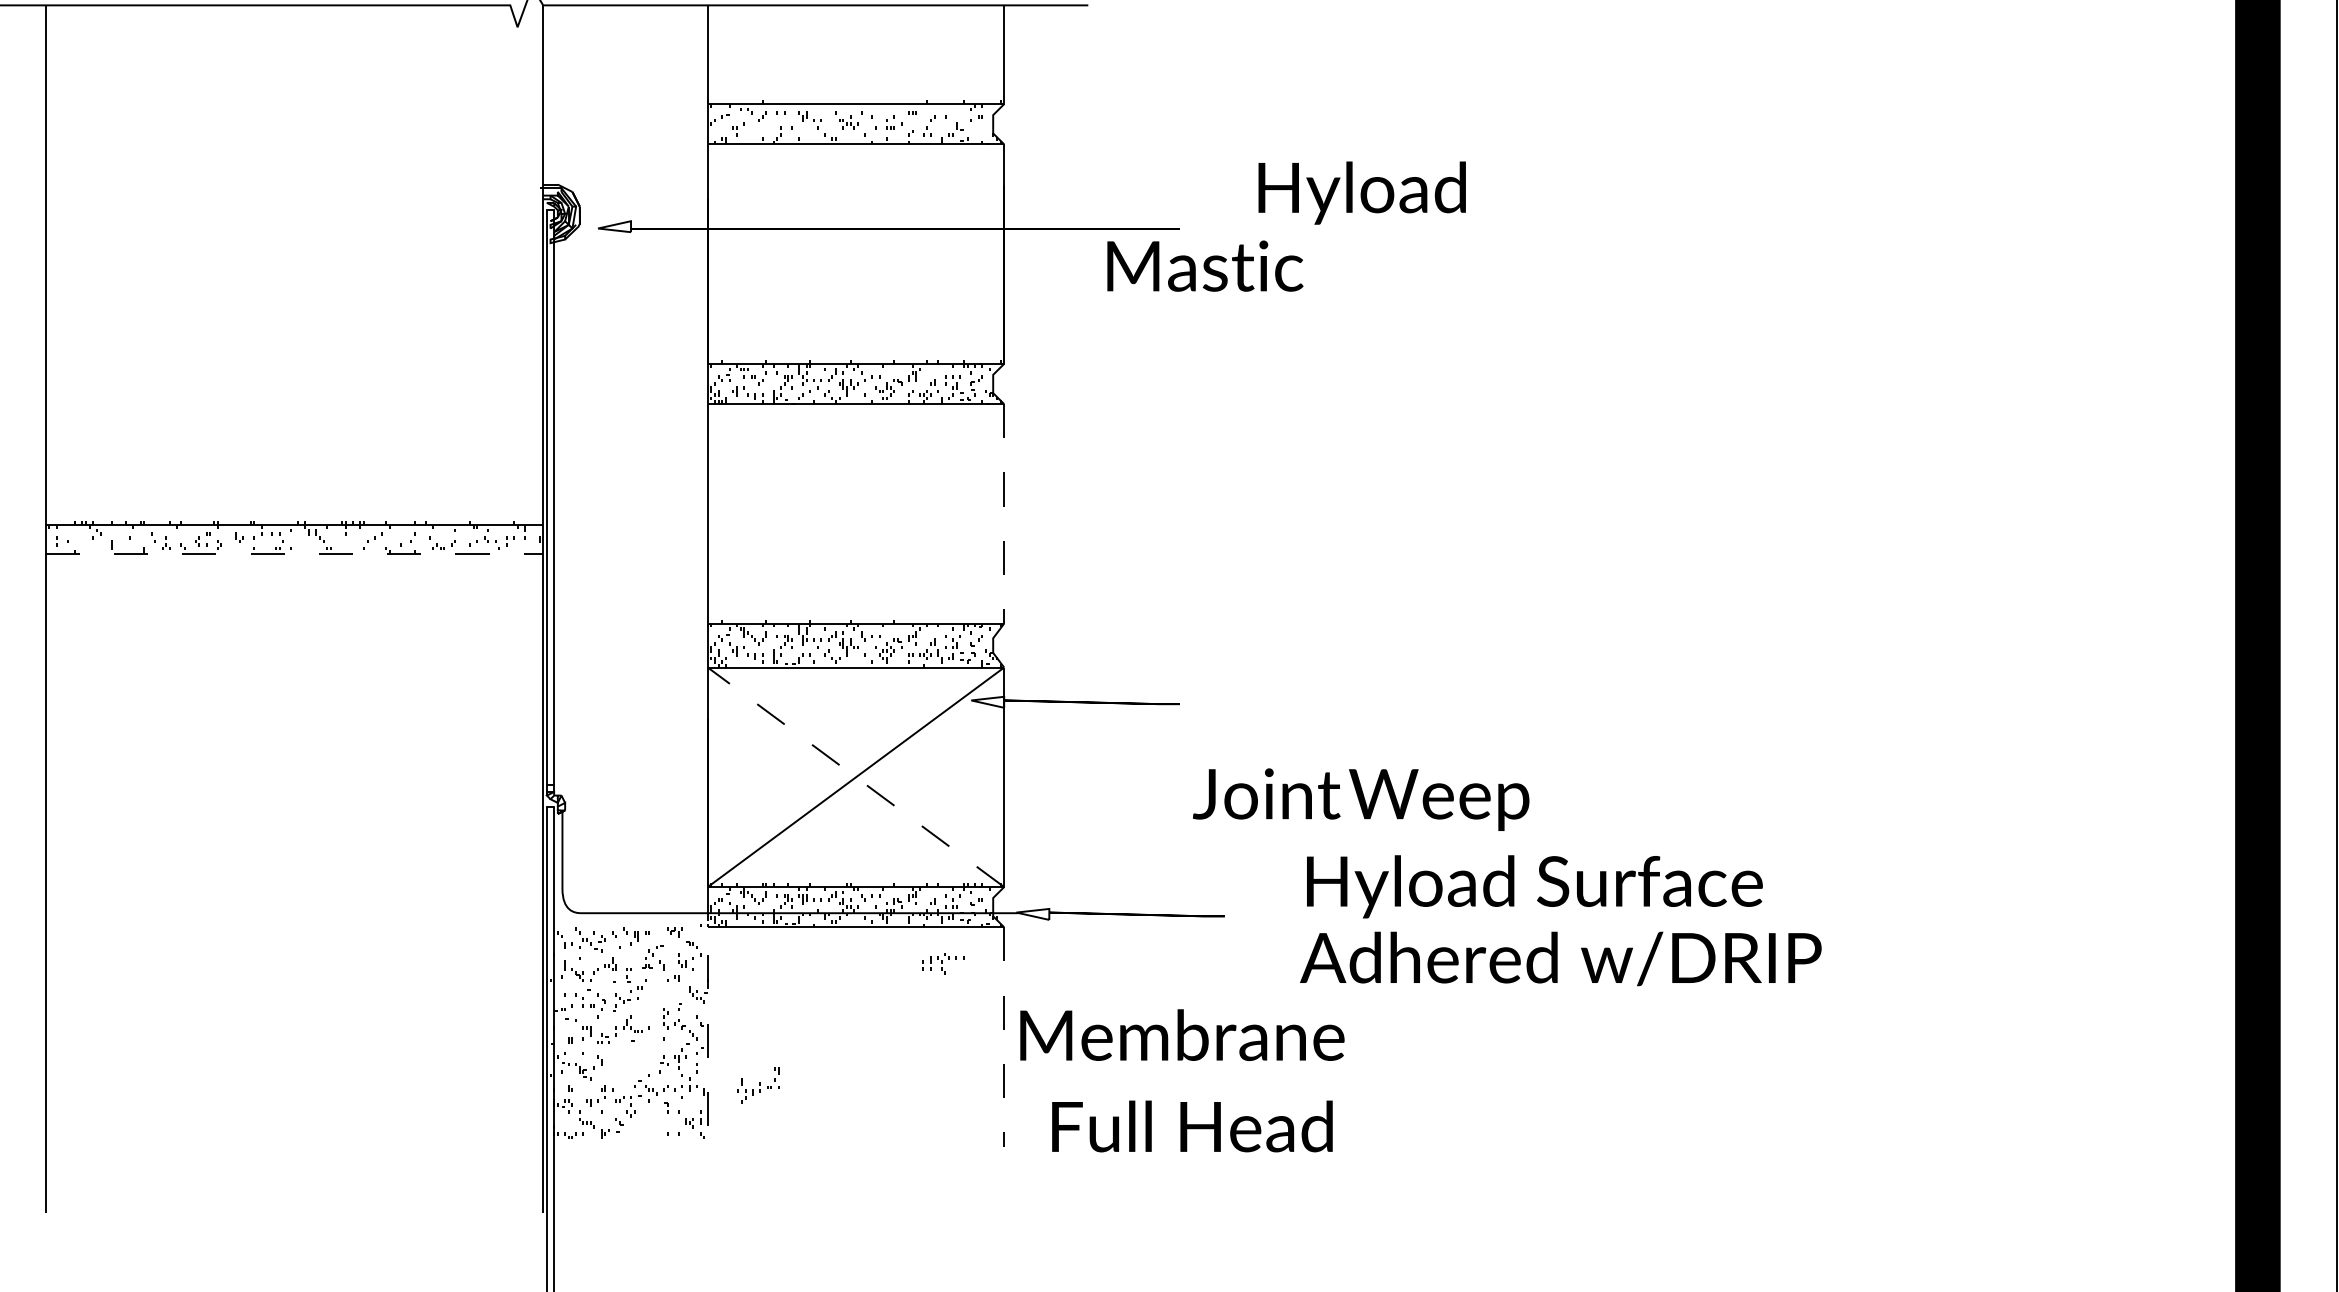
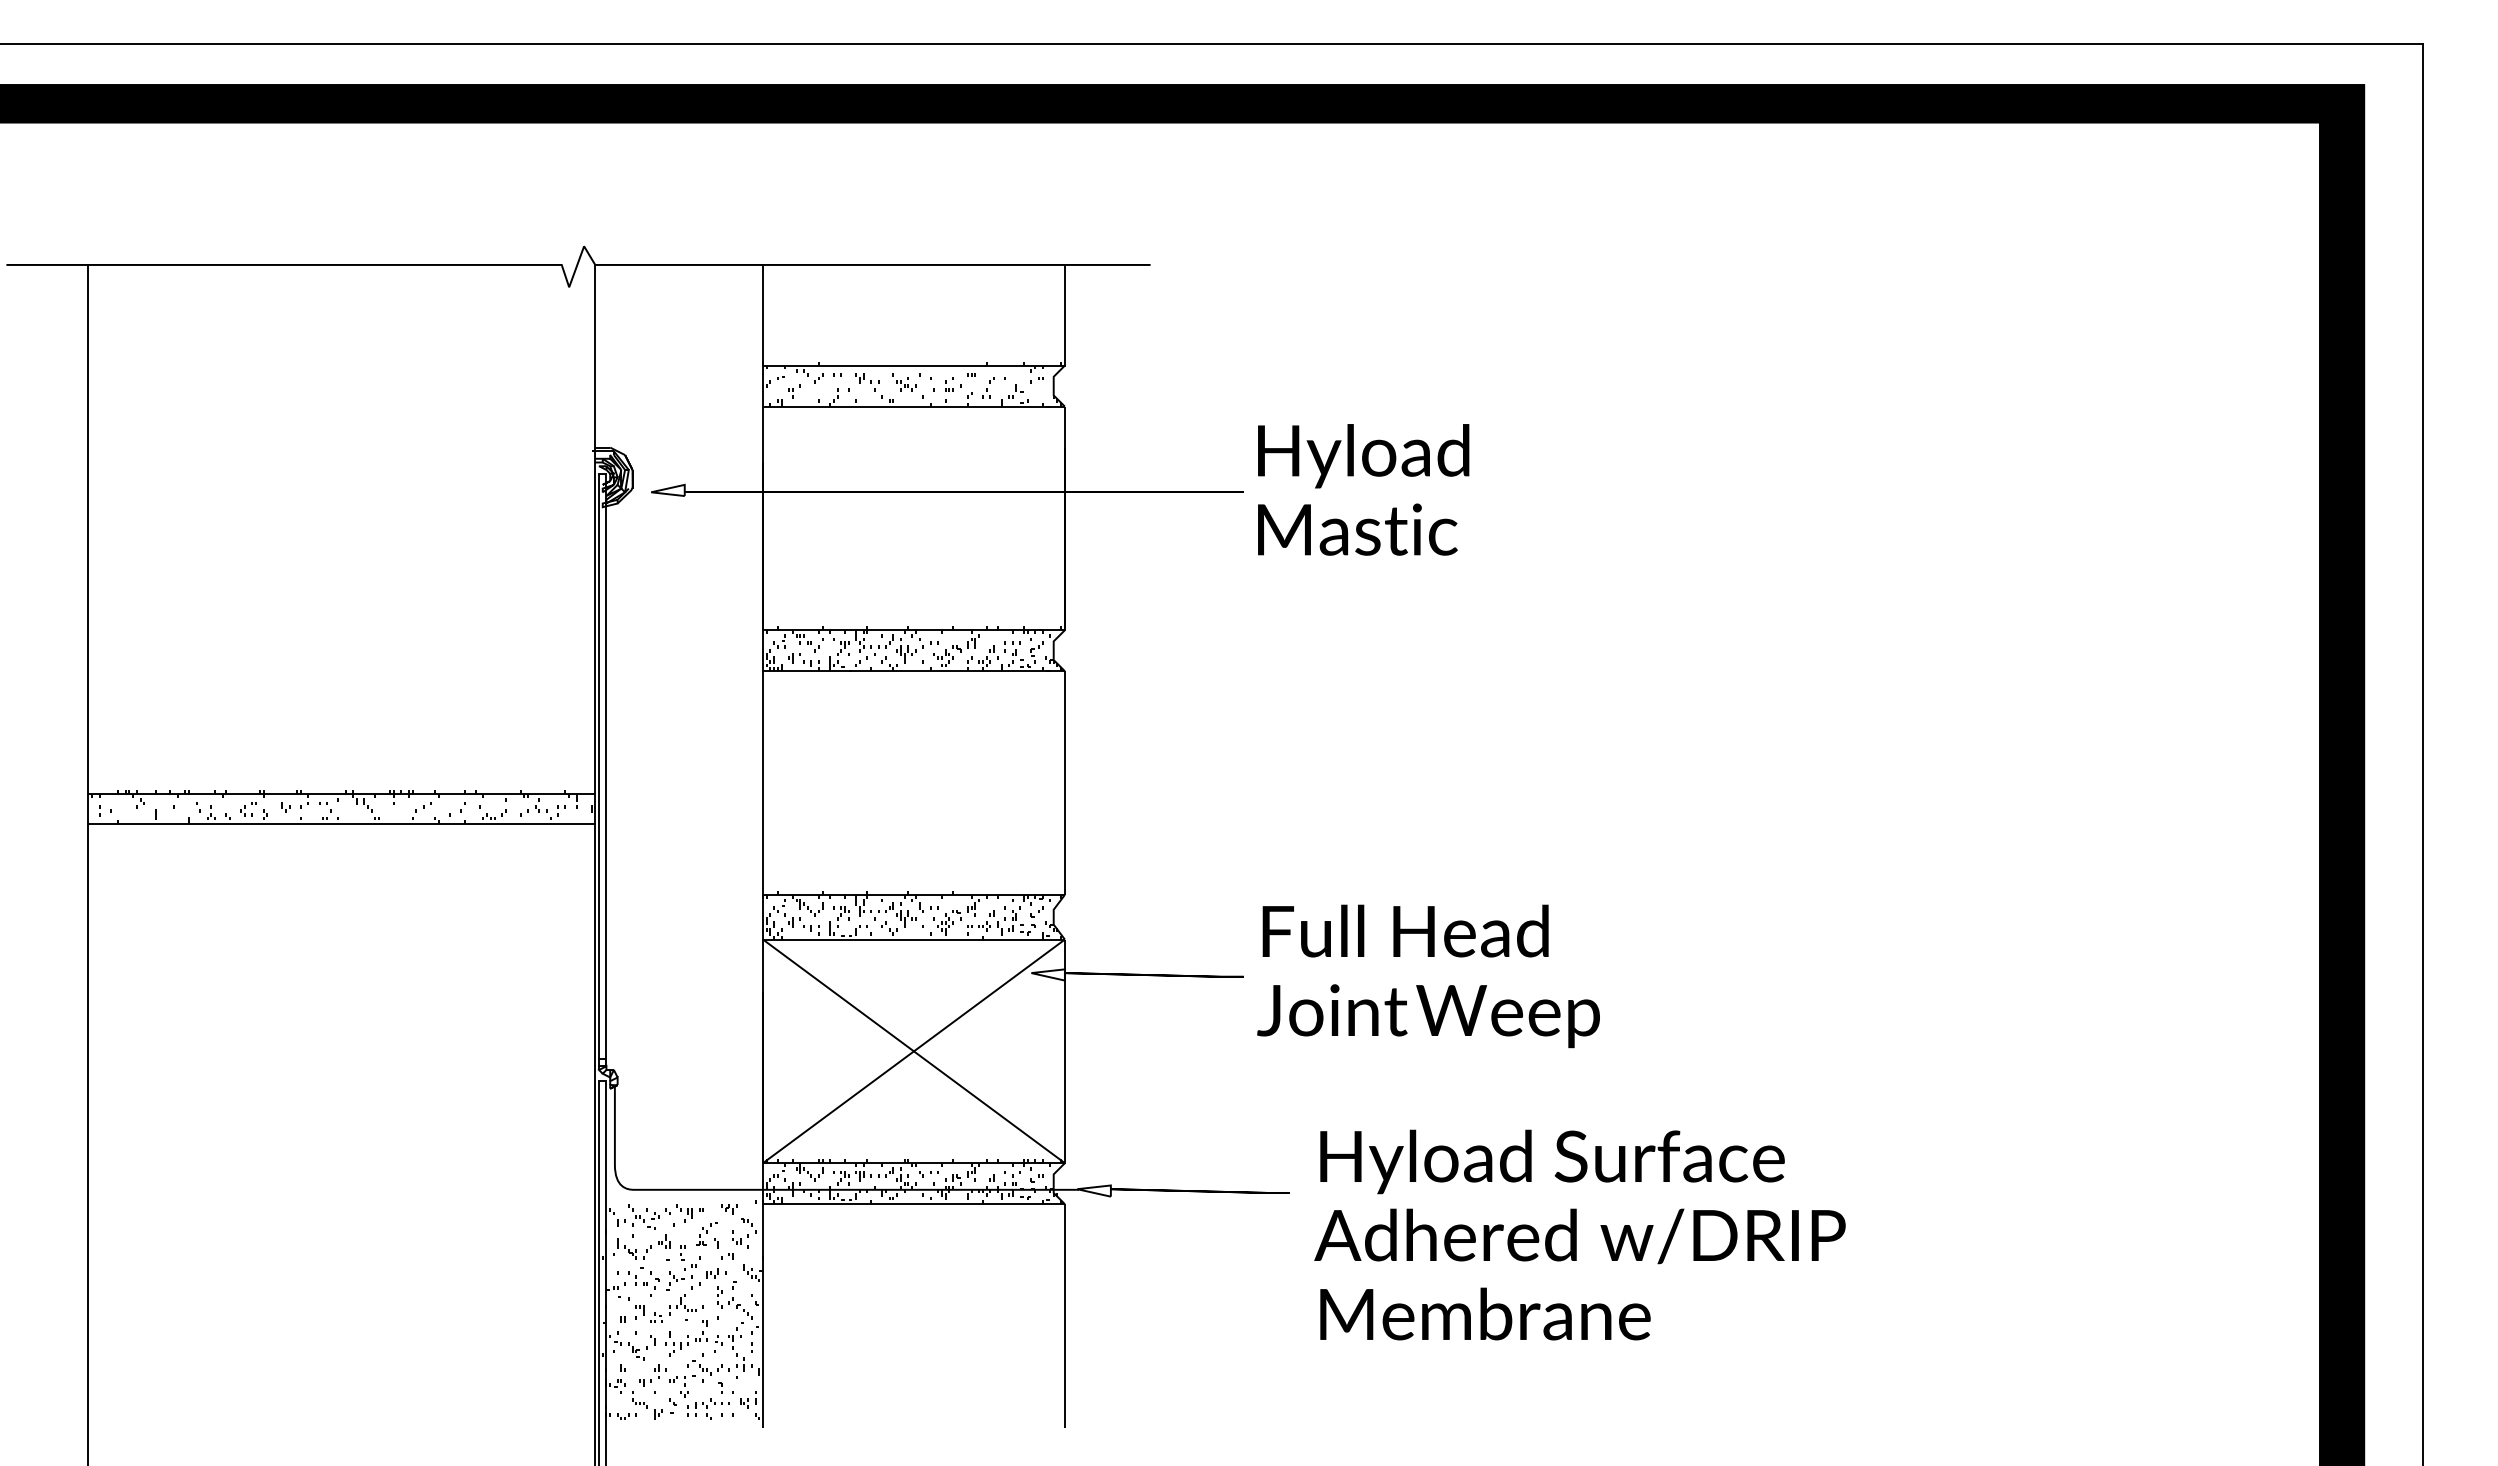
text: (1362, 193) -> (1363, 456), moved
text: (1205, 266) -> (1357, 529), moved
line: (1003, 514) -> (1064, 783), dashed -> solid
line: (295, 554) -> (342, 824), dashed -> solid
line: (855, 777) -> (913, 1051), dashed -> solid
text: (1361, 800) -> (1428, 1016), moved
text: (1534, 886) -> (1552, 1161), moved
text: (1560, 959) -> (1579, 1236), moved
part: (942, 962) -> (708, 1408), moved
part: (654, 1000) -> (708, 1278), added
line: (708, 1017) -> (763, 1296), dashed -> solid
text: (1182, 1034) -> (1485, 1313), moved
line: (1003, 1037) -> (1064, 1316), dashed -> solid
part: (758, 1085) -> (686, 1338), moved
text: (1192, 1125) -> (1405, 930), moved

